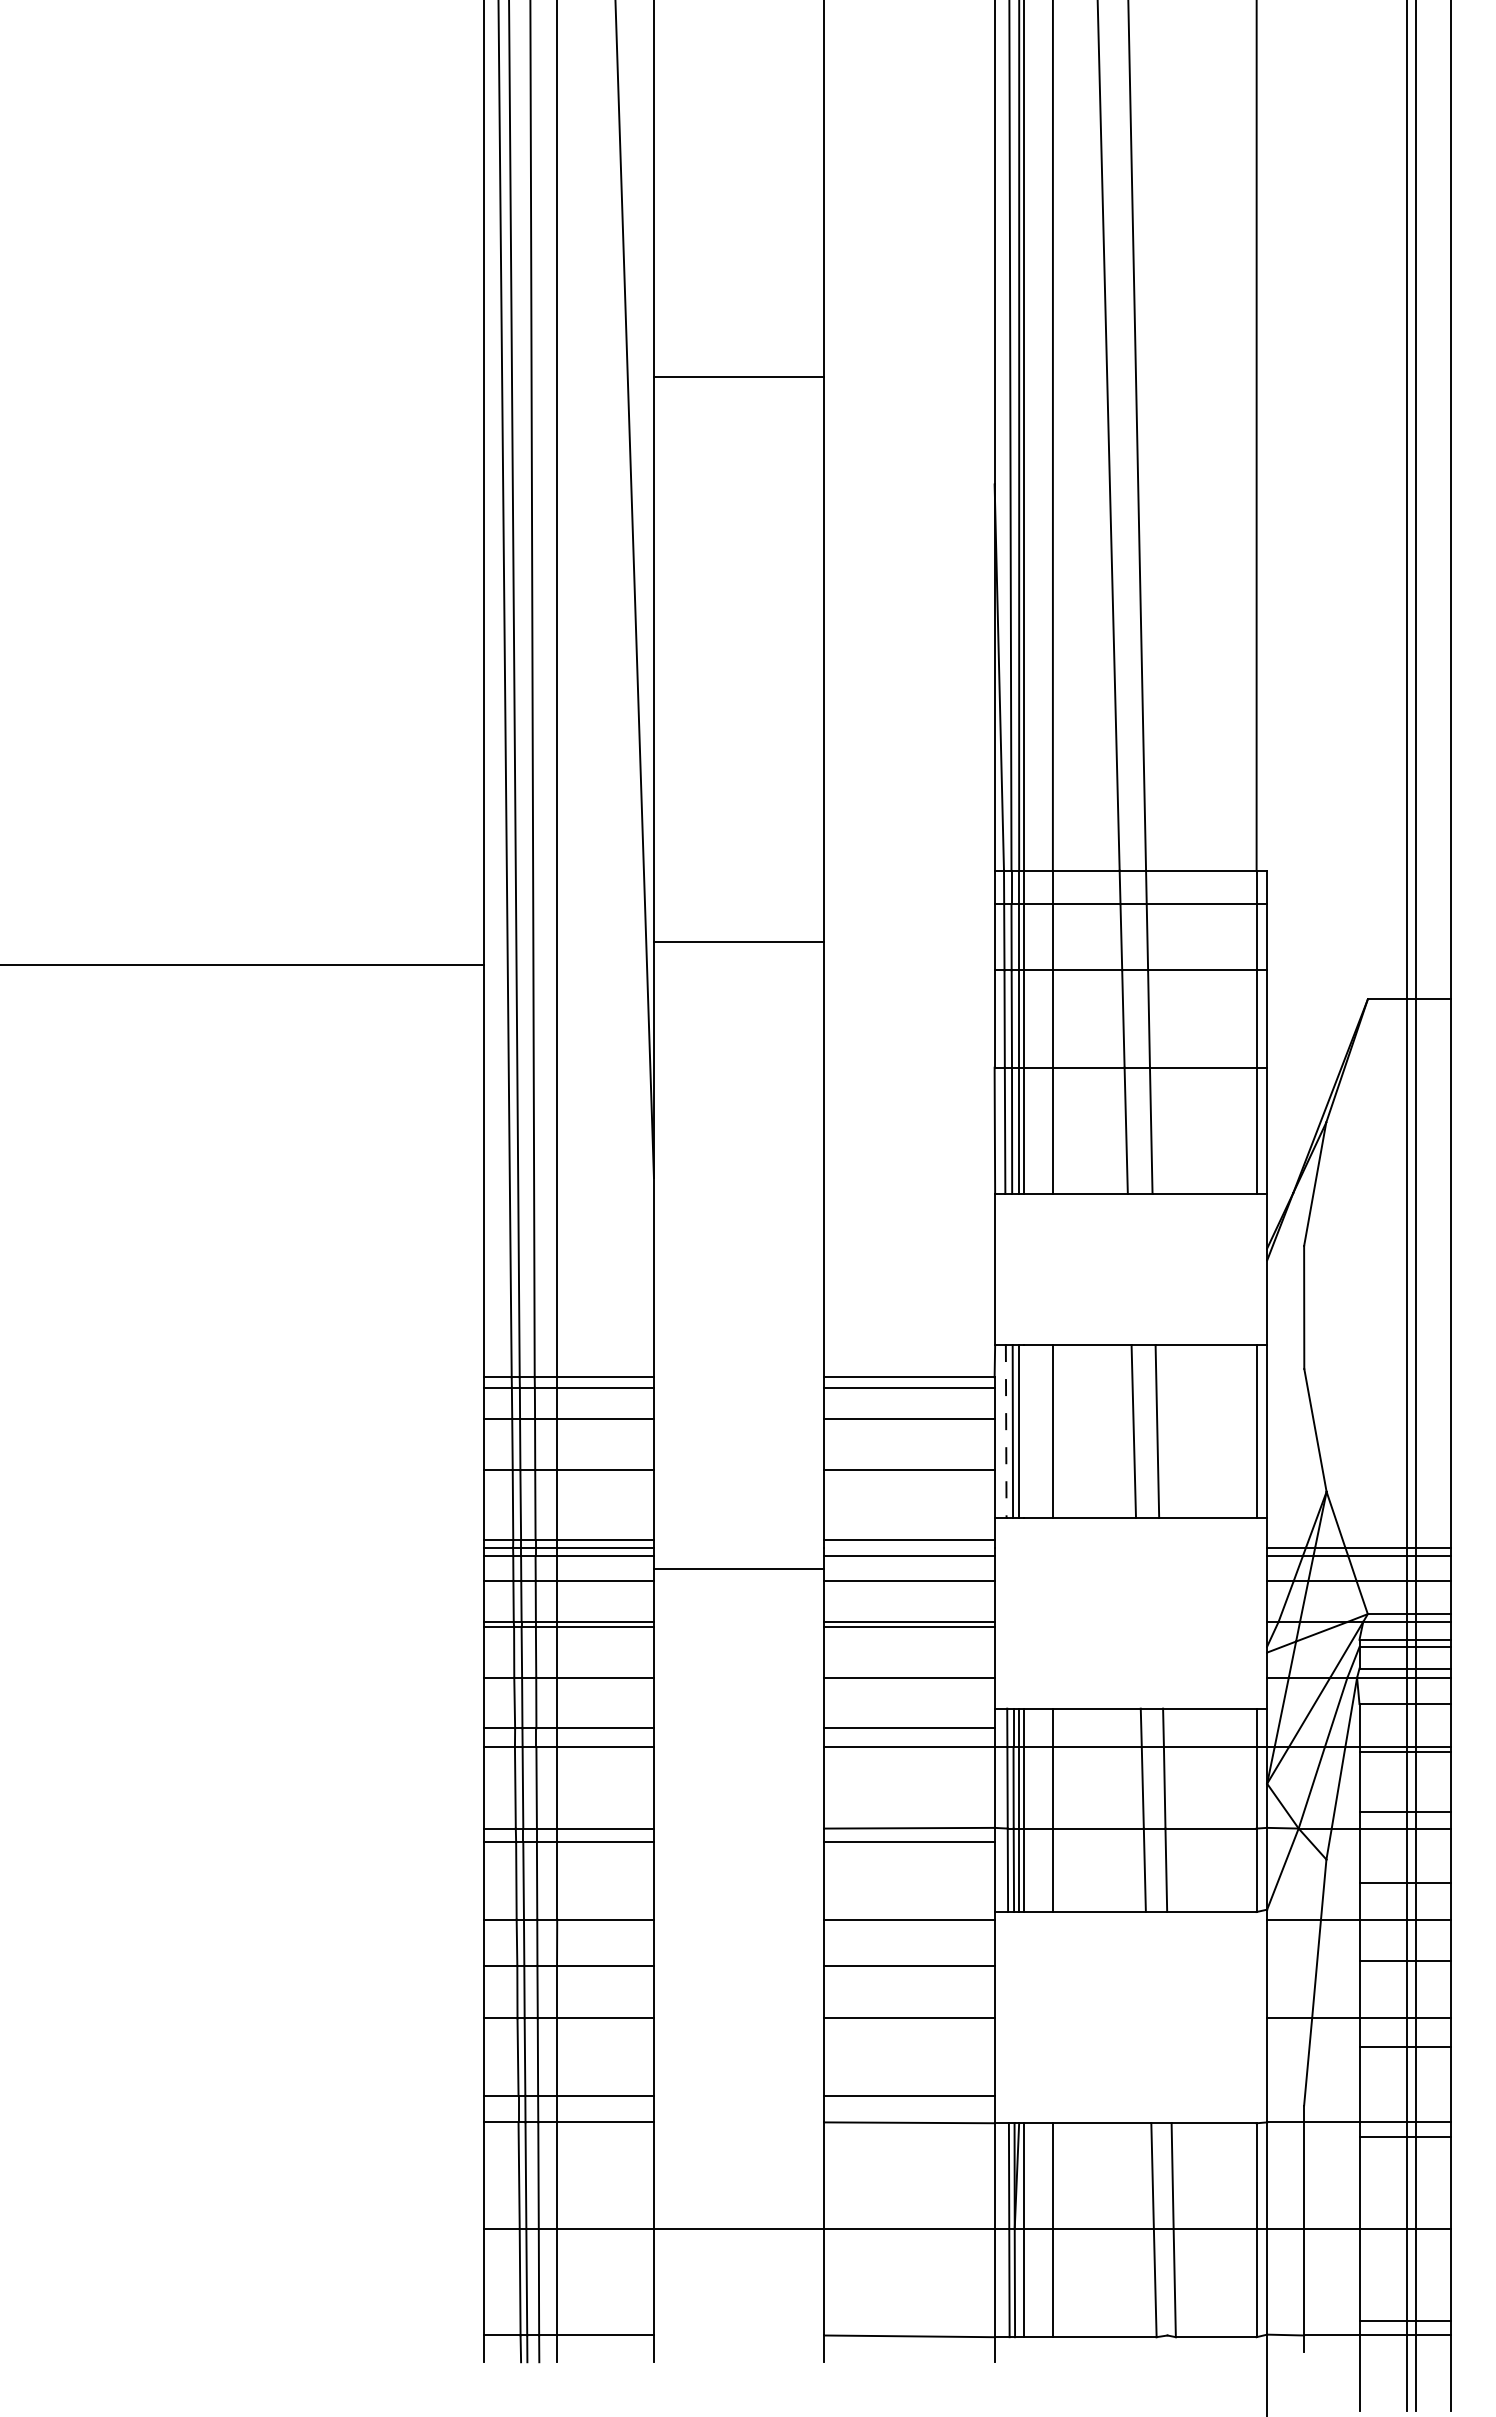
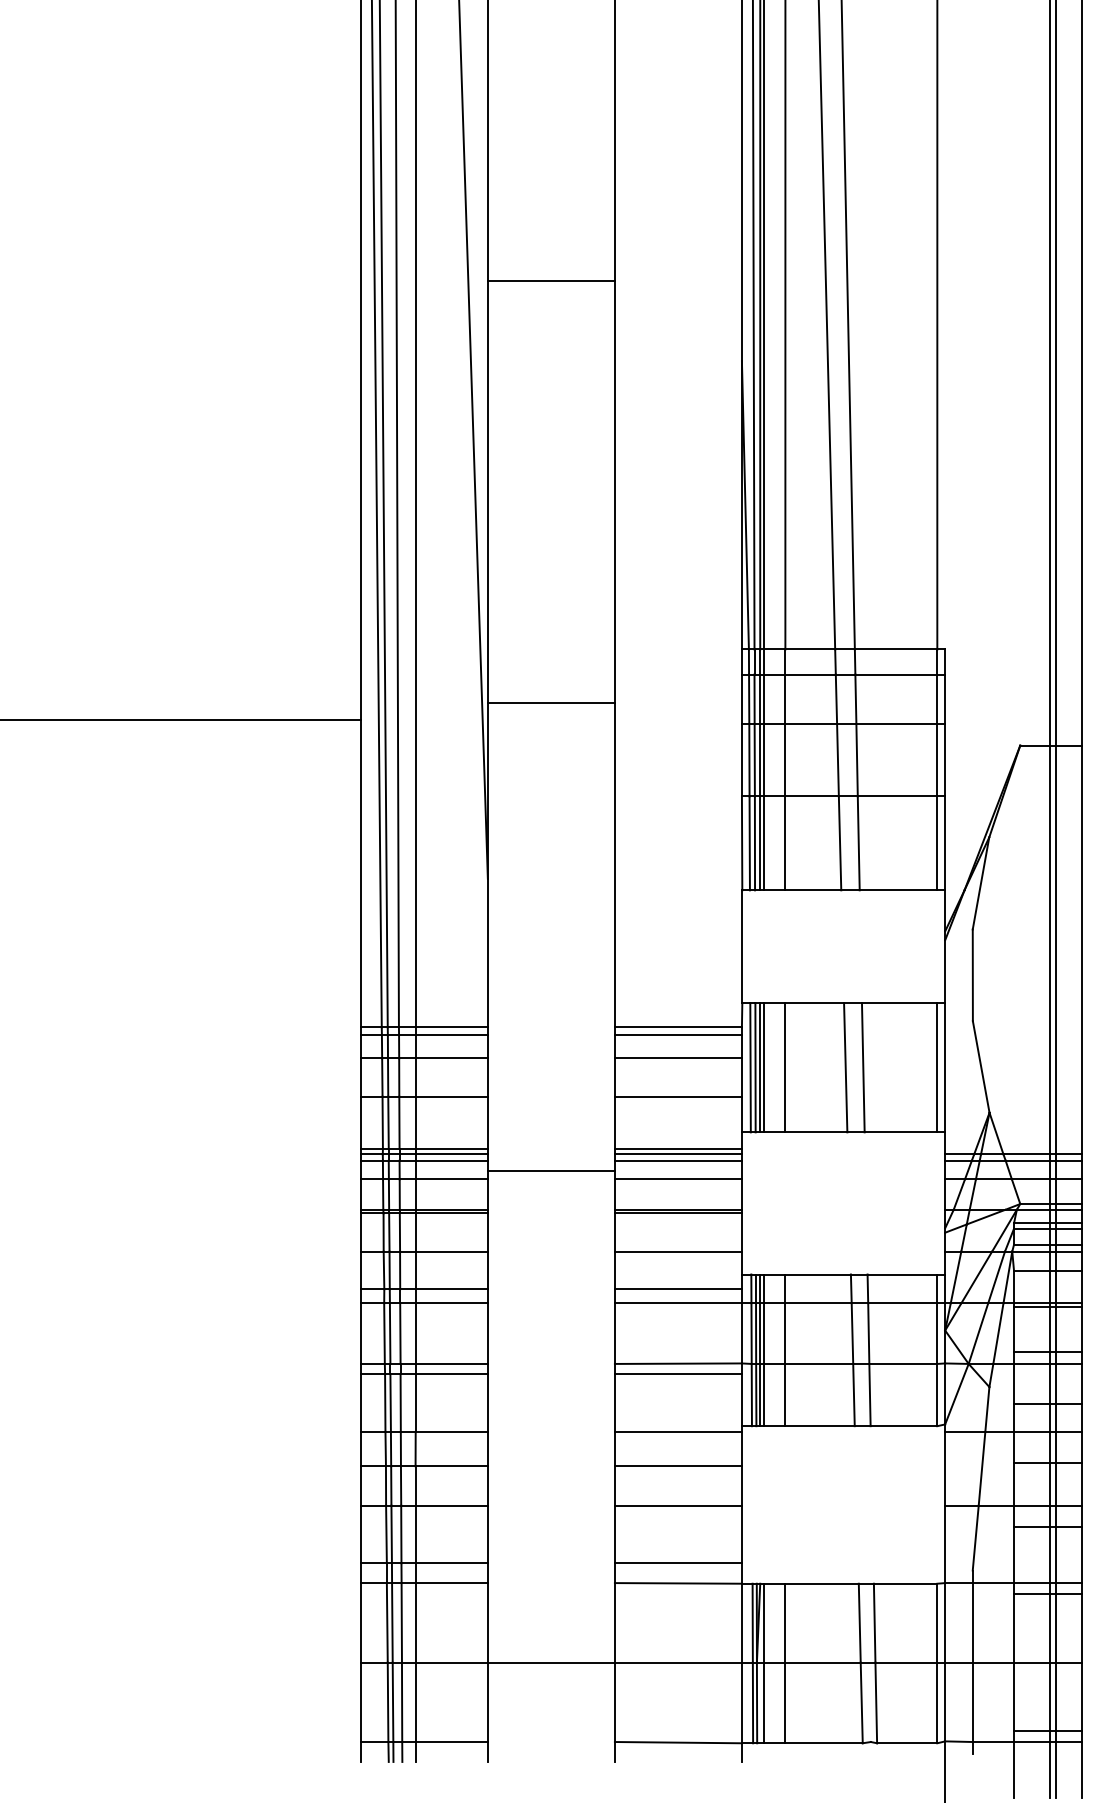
line: (1006, 1431) -> (750, 1067), dashed -> solid
line: (1024, 1431) -> (764, 1067), added
line: (909, 1547) -> (678, 1154), added

